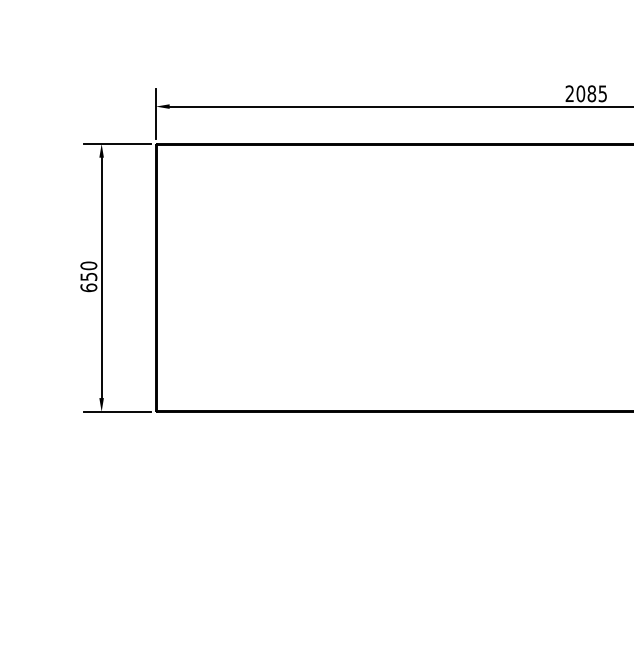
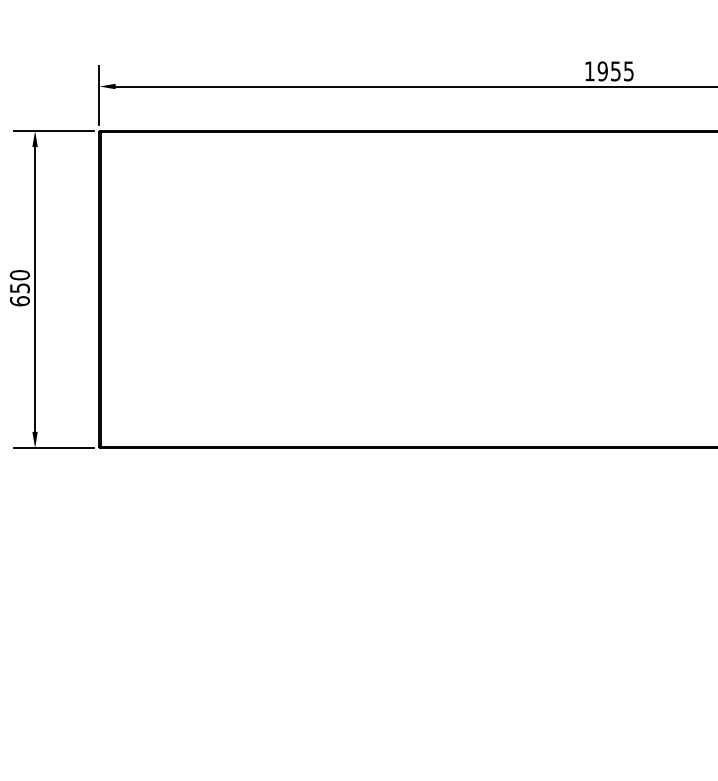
text: (580, 93) -> (602, 71), 2085 -> 1955

